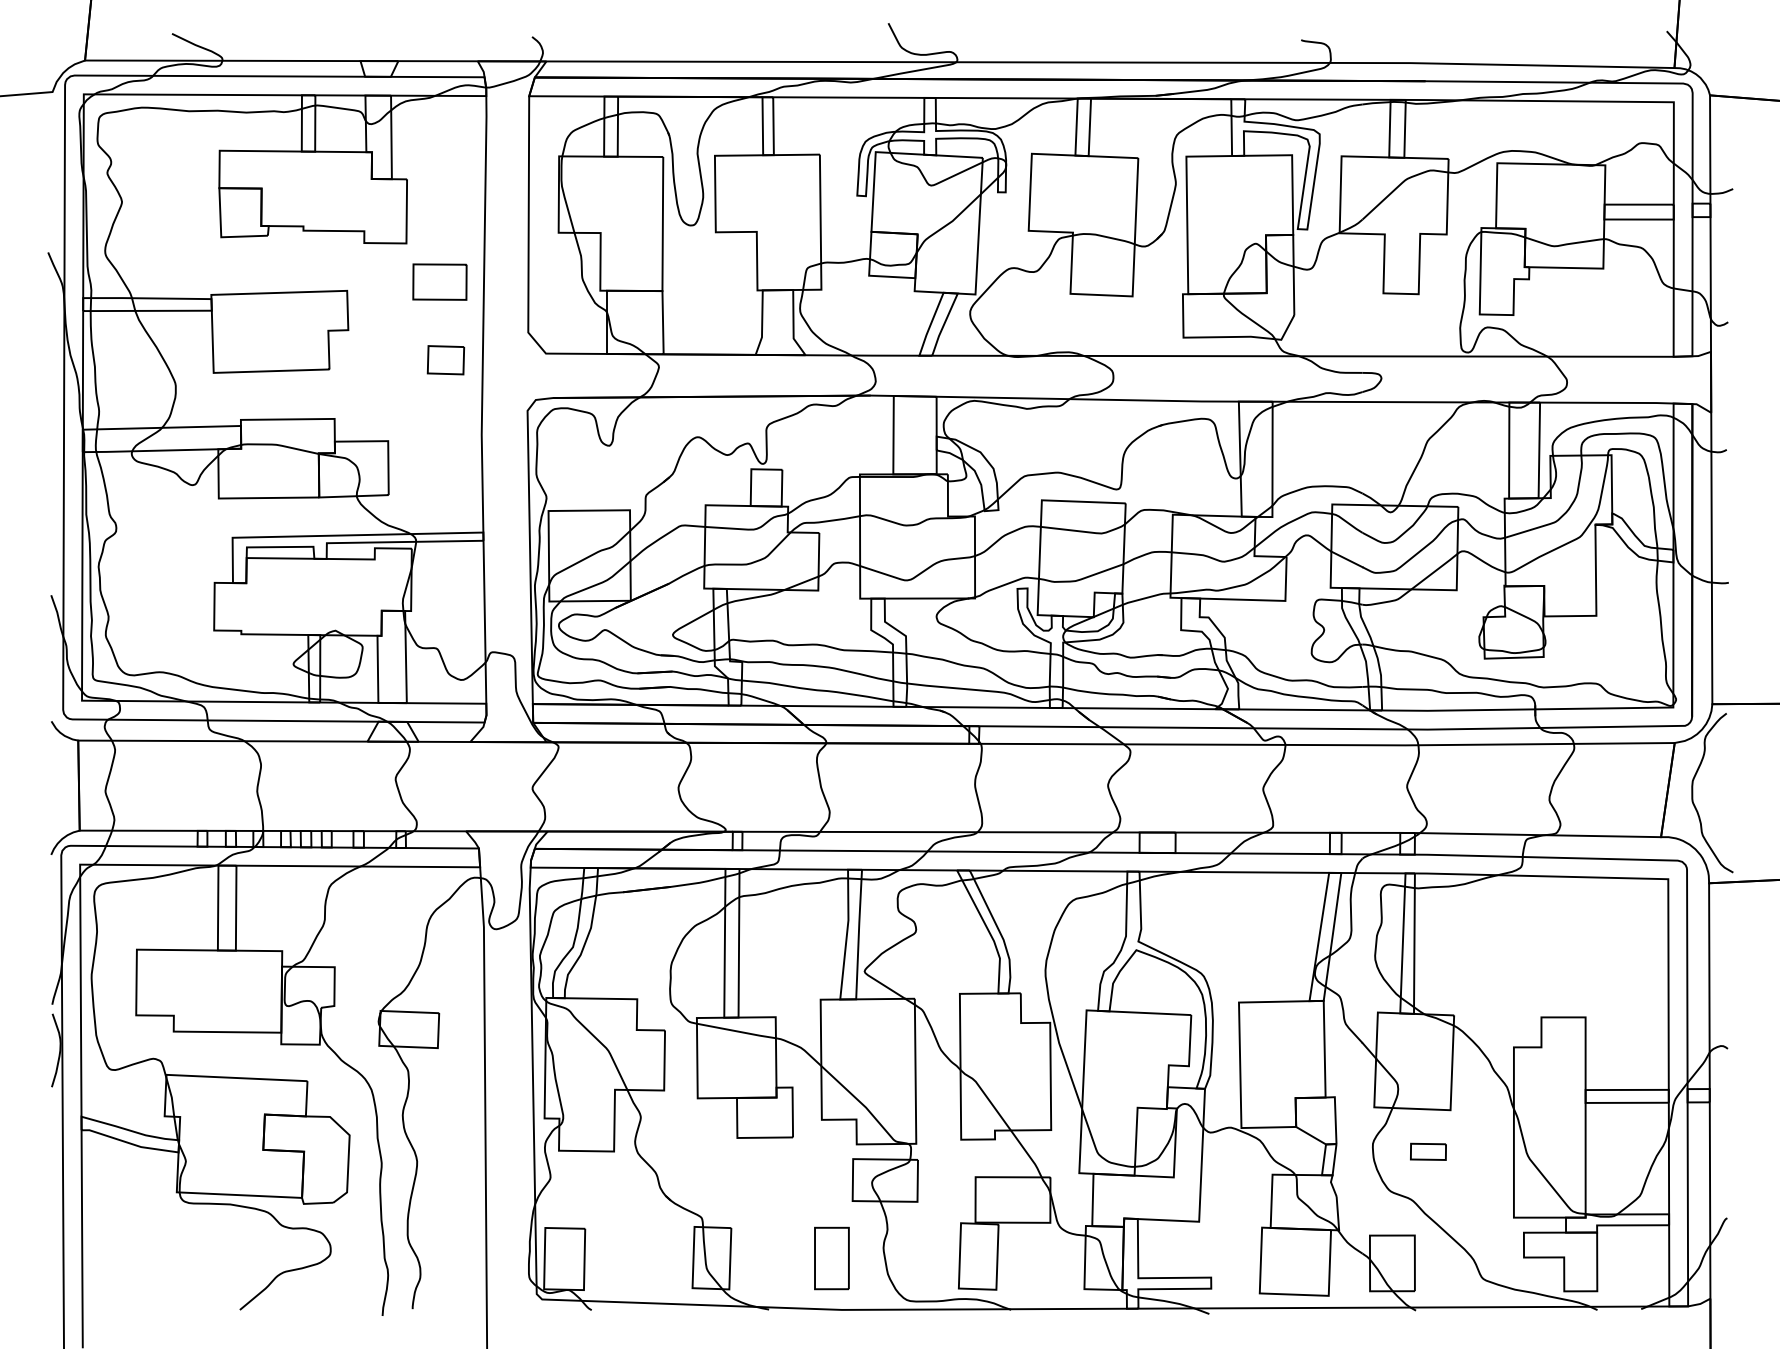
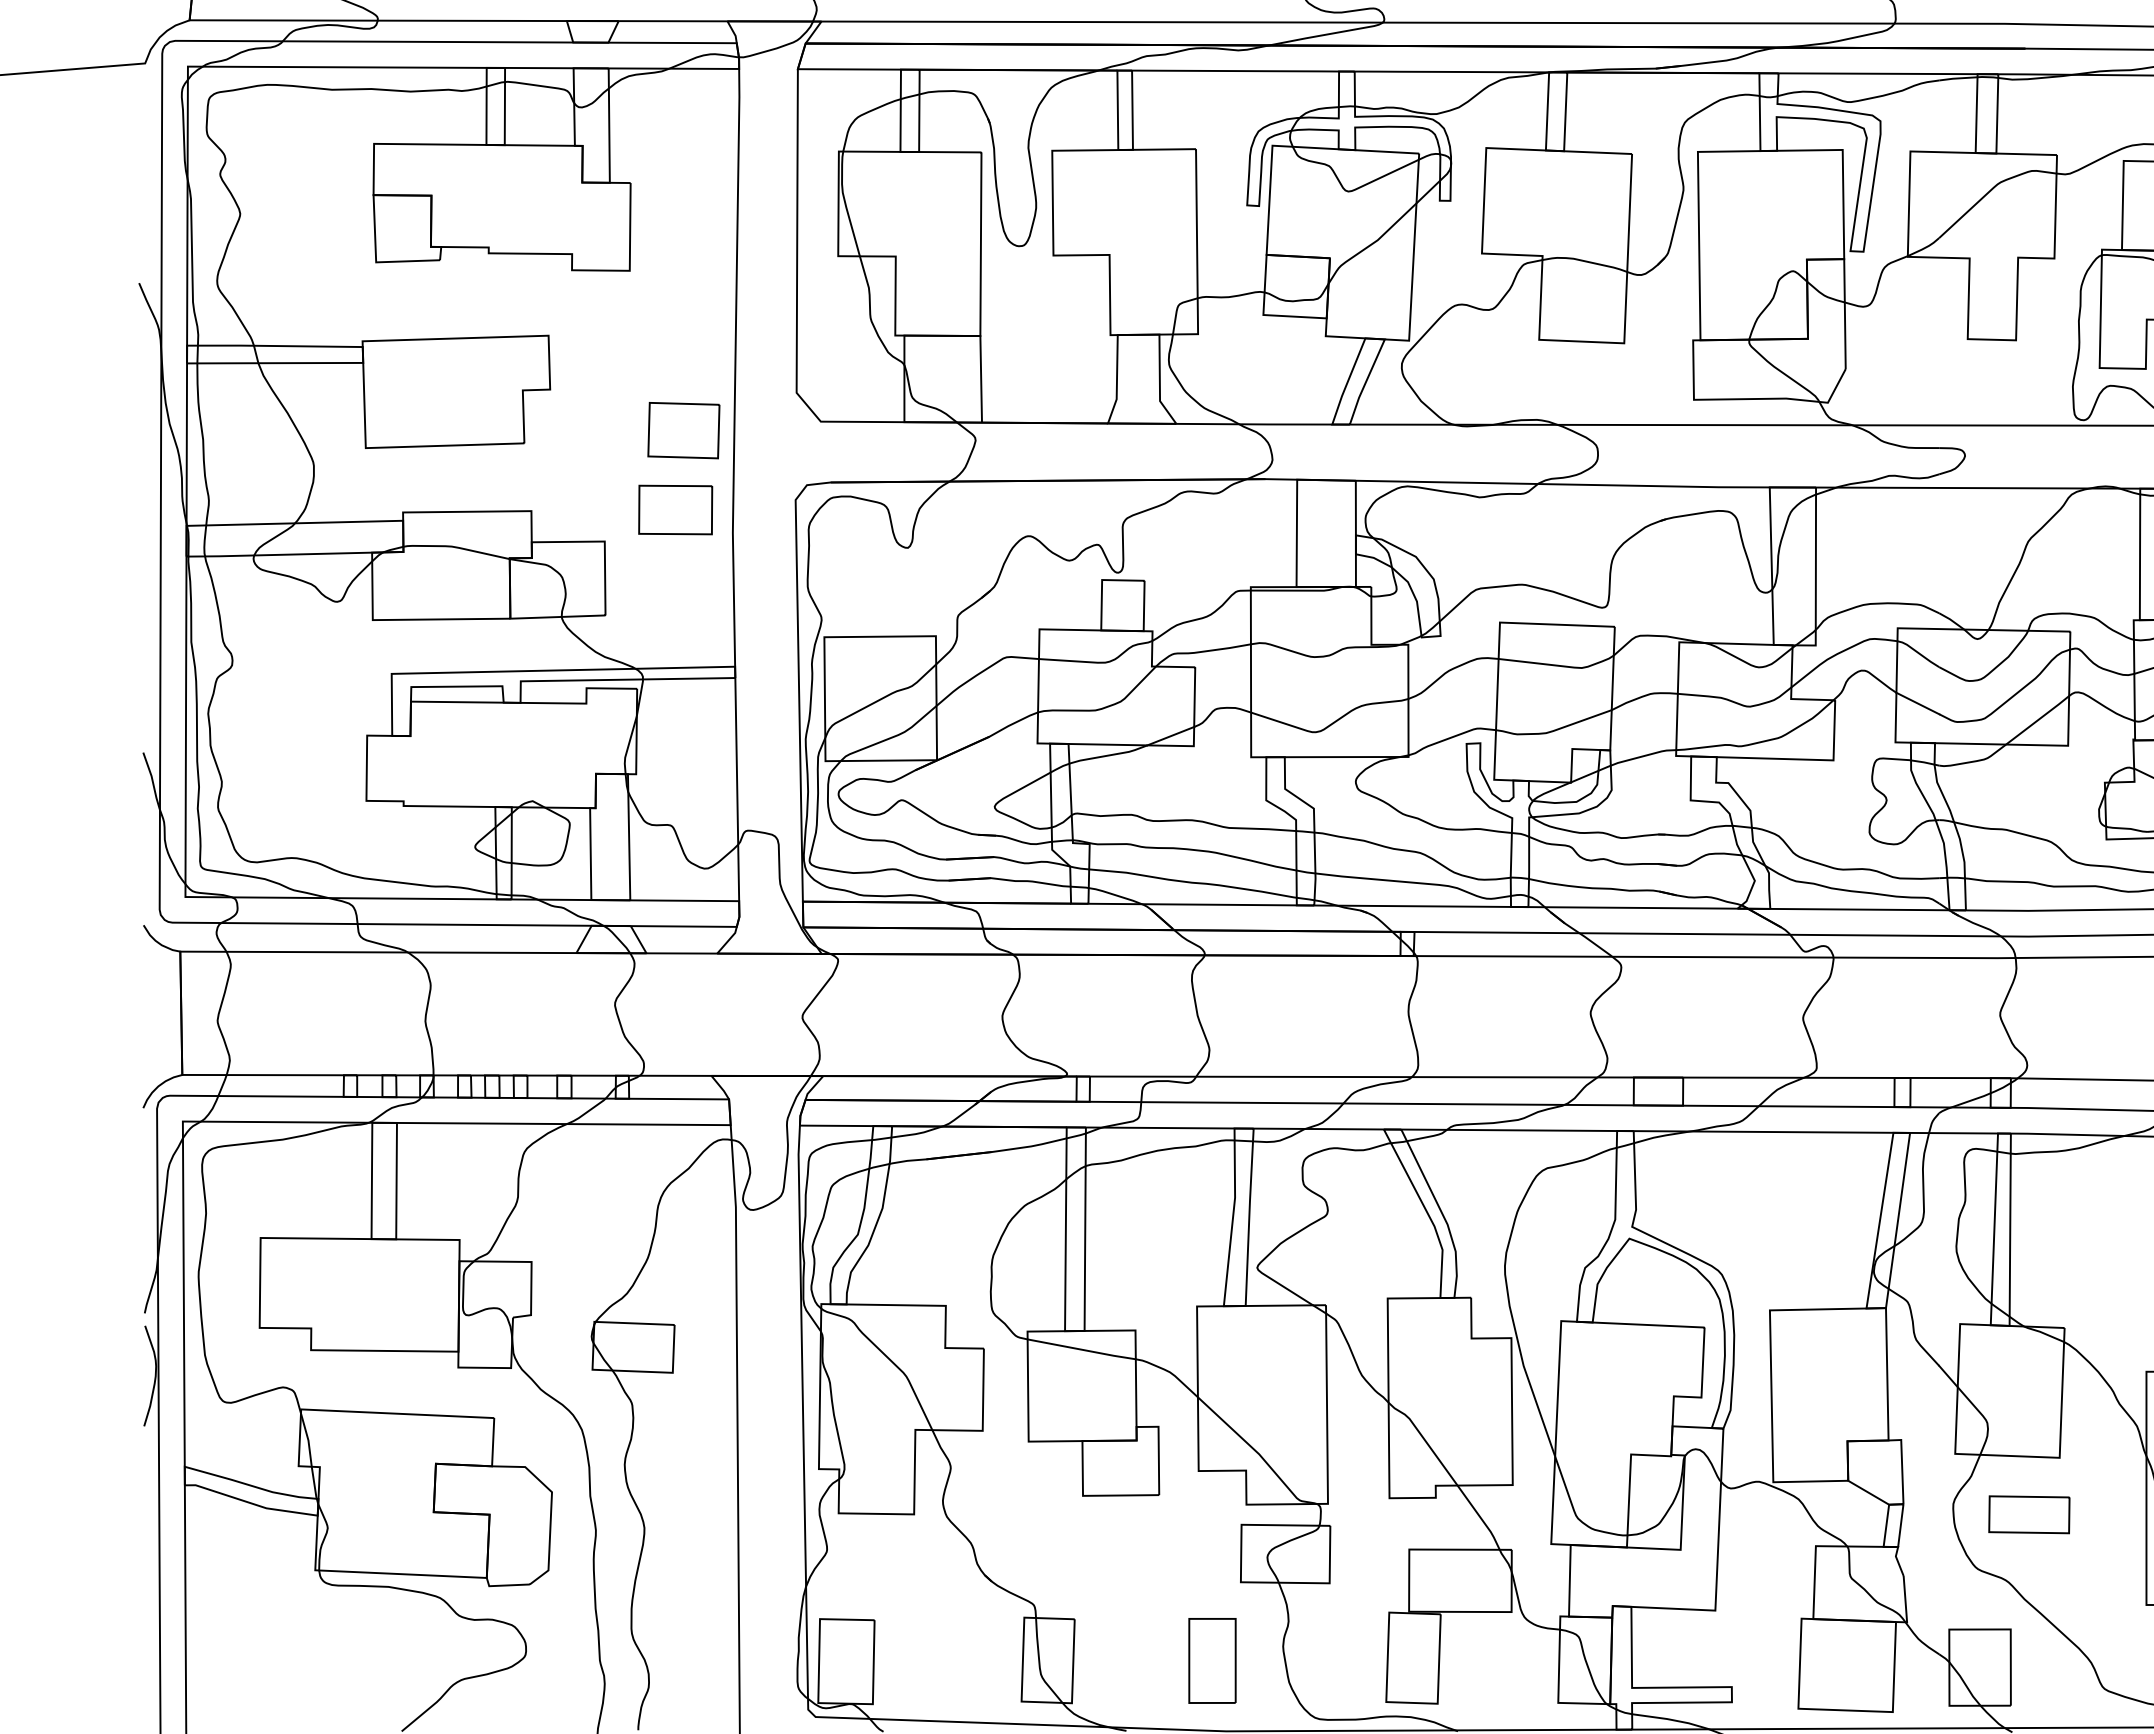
part: (439, 281) -> (675, 509), moved
part: (445, 360) -> (683, 431), size x1.43
part: (1428, 1151) -> (2029, 1514), size x1.67

